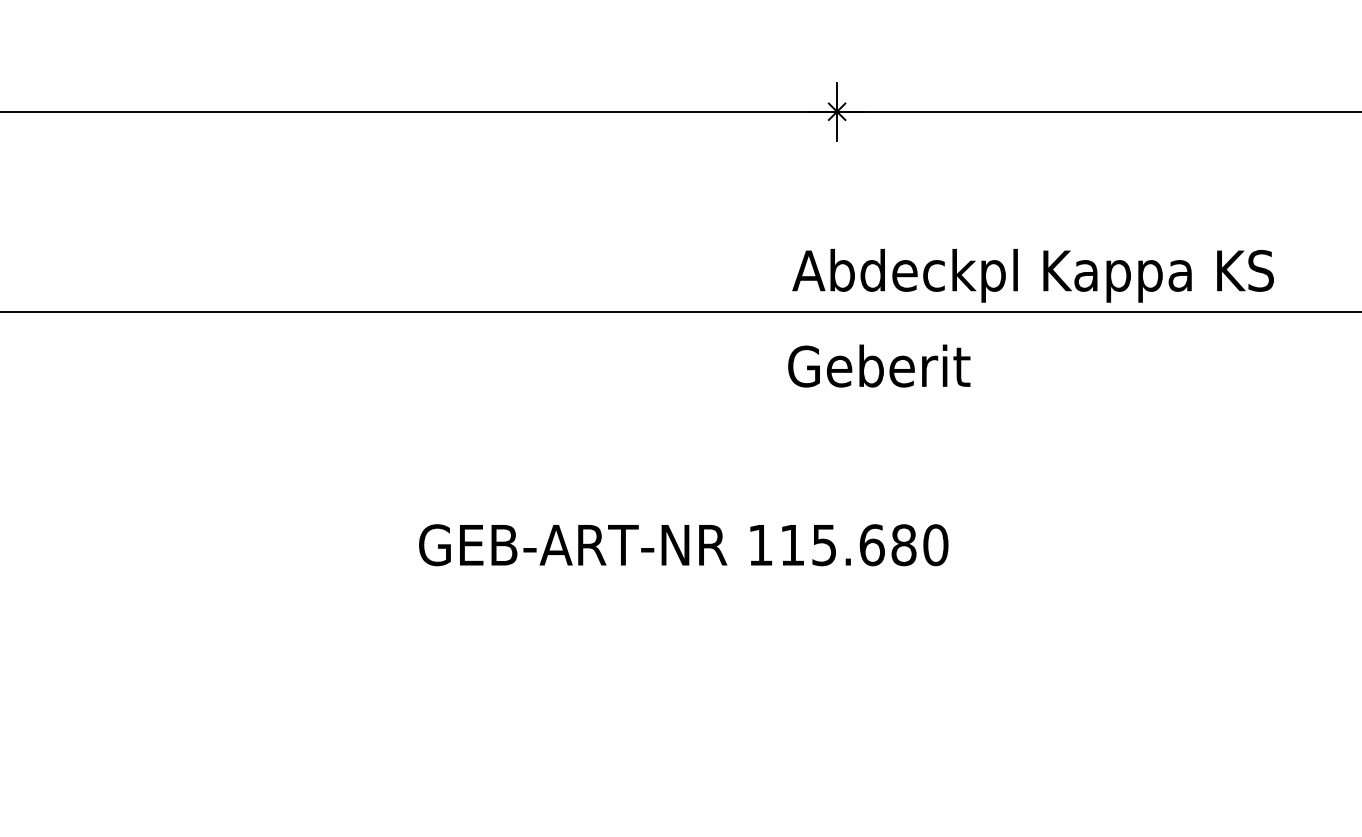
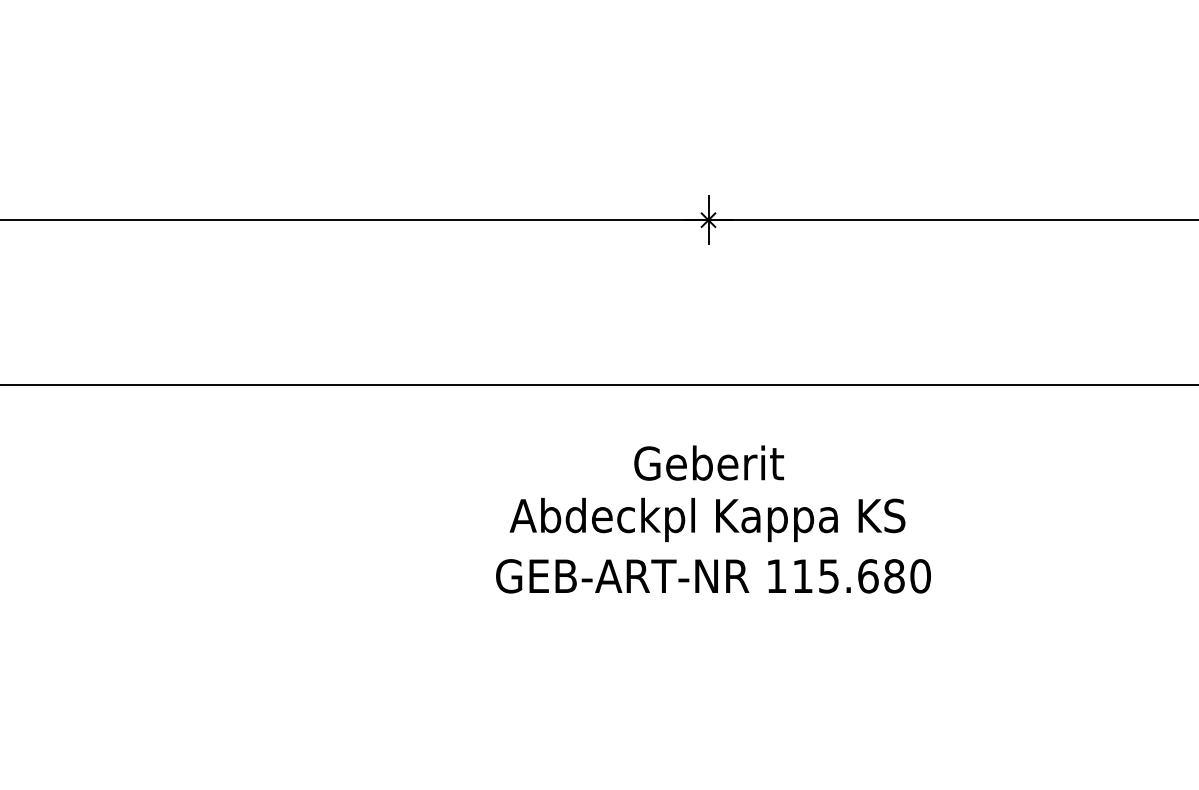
text: (1033, 275) -> (707, 519), moved
text: (878, 365) -> (708, 462), moved
text: (683, 545) -> (713, 576), moved

